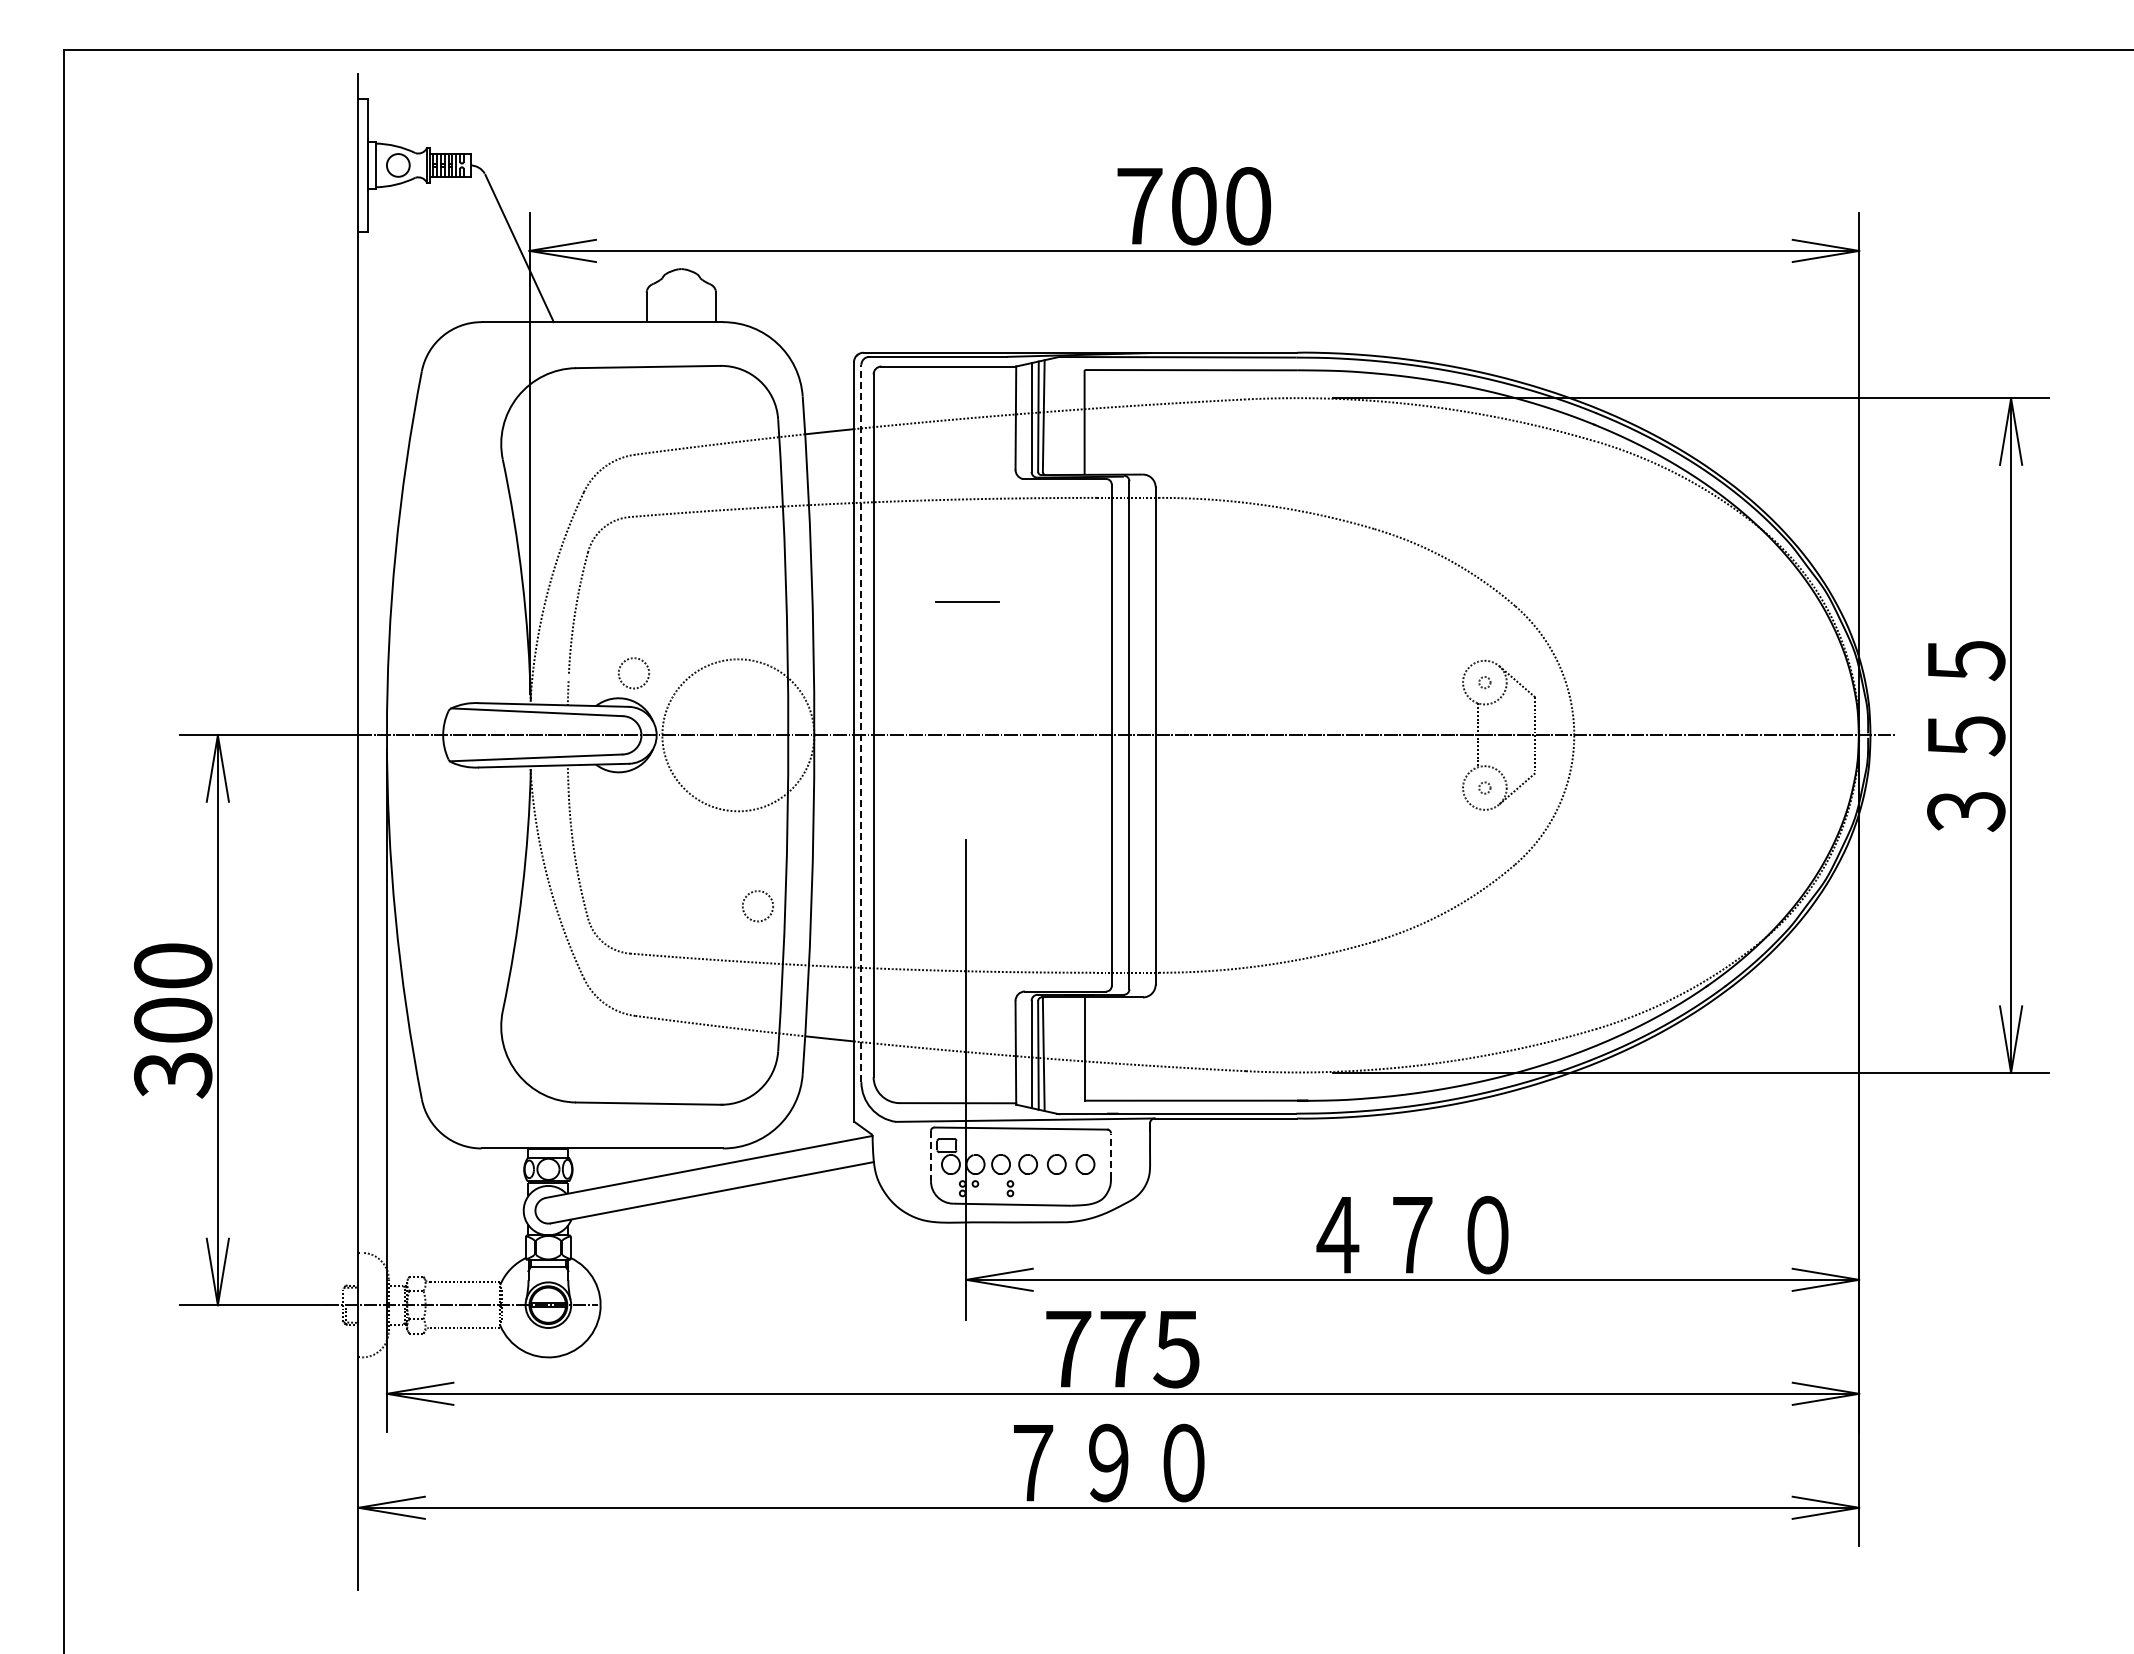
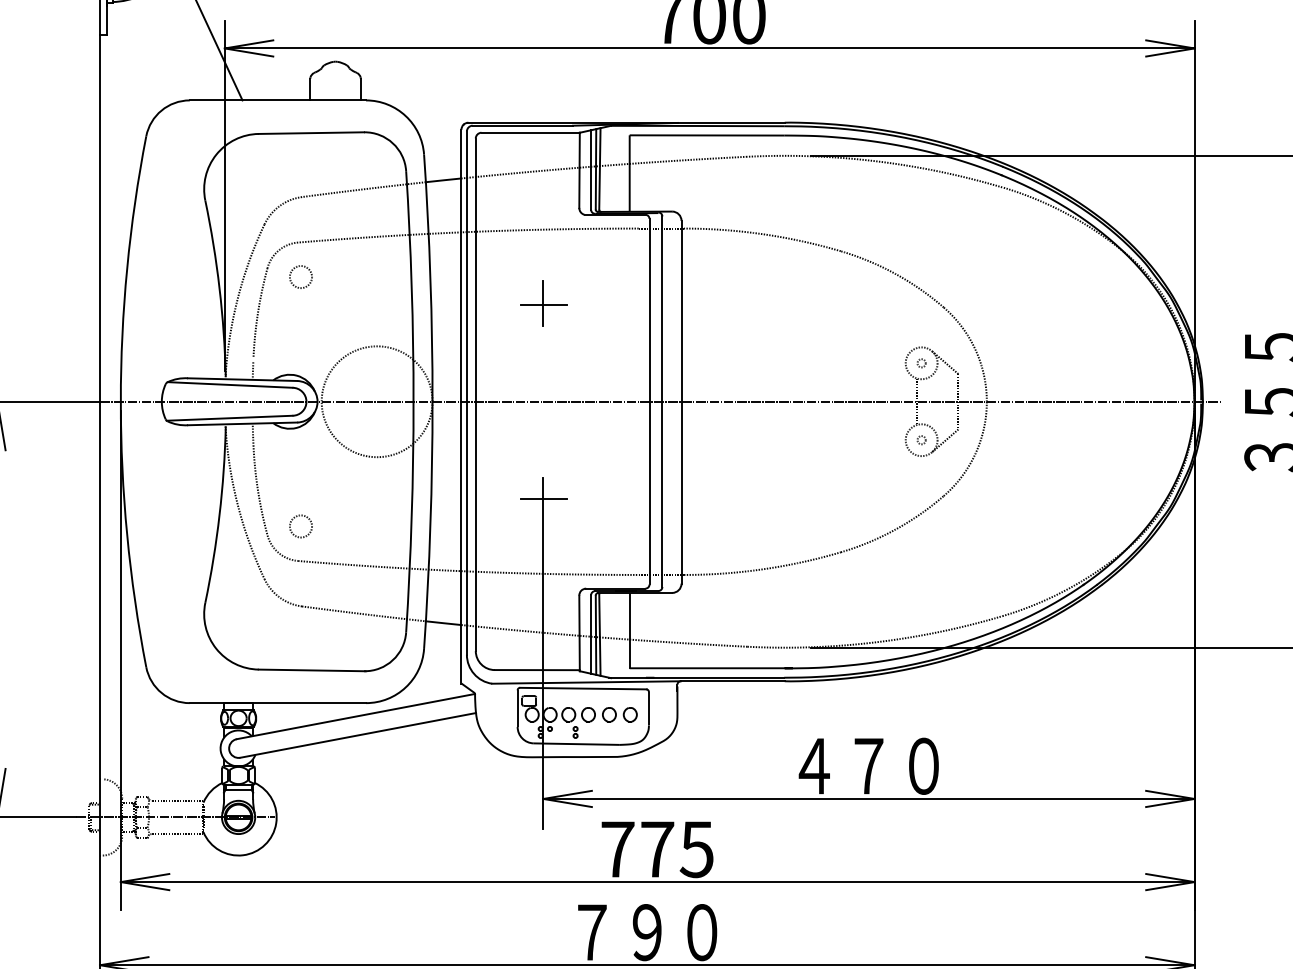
line: (966, 599) -> (543, 302), added
circle: (633, 673) -> (300, 277), moved
line: (861, 723) -> (466, 393), dashed -> solid
line: (966, 868) -> (543, 498), added
circle: (758, 906) -> (301, 526), moved
line: (930, 1156) -> (517, 708), dashed -> solid
line: (1111, 1156) -> (649, 708), dashed -> solid

